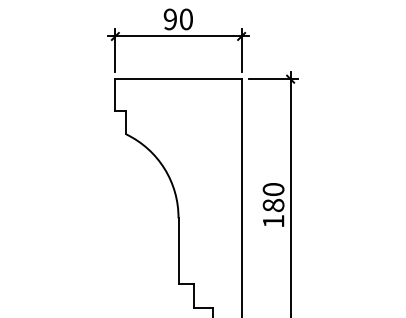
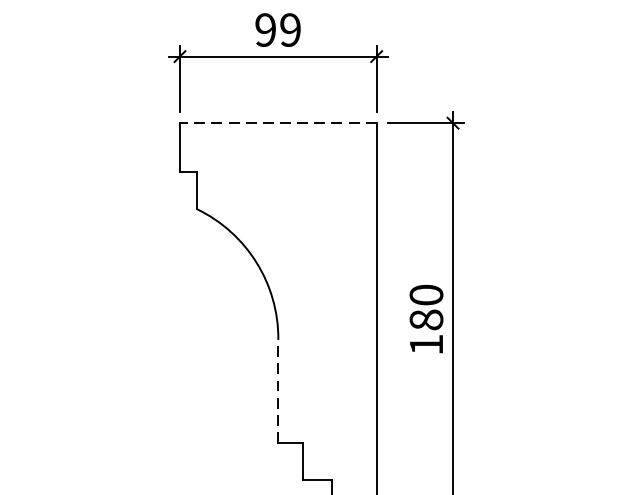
text: (185, 19) -> (289, 30), 90 -> 99
line: (177, 79) -> (276, 123), solid -> dashed
line: (178, 250) -> (278, 390), solid -> dashed

